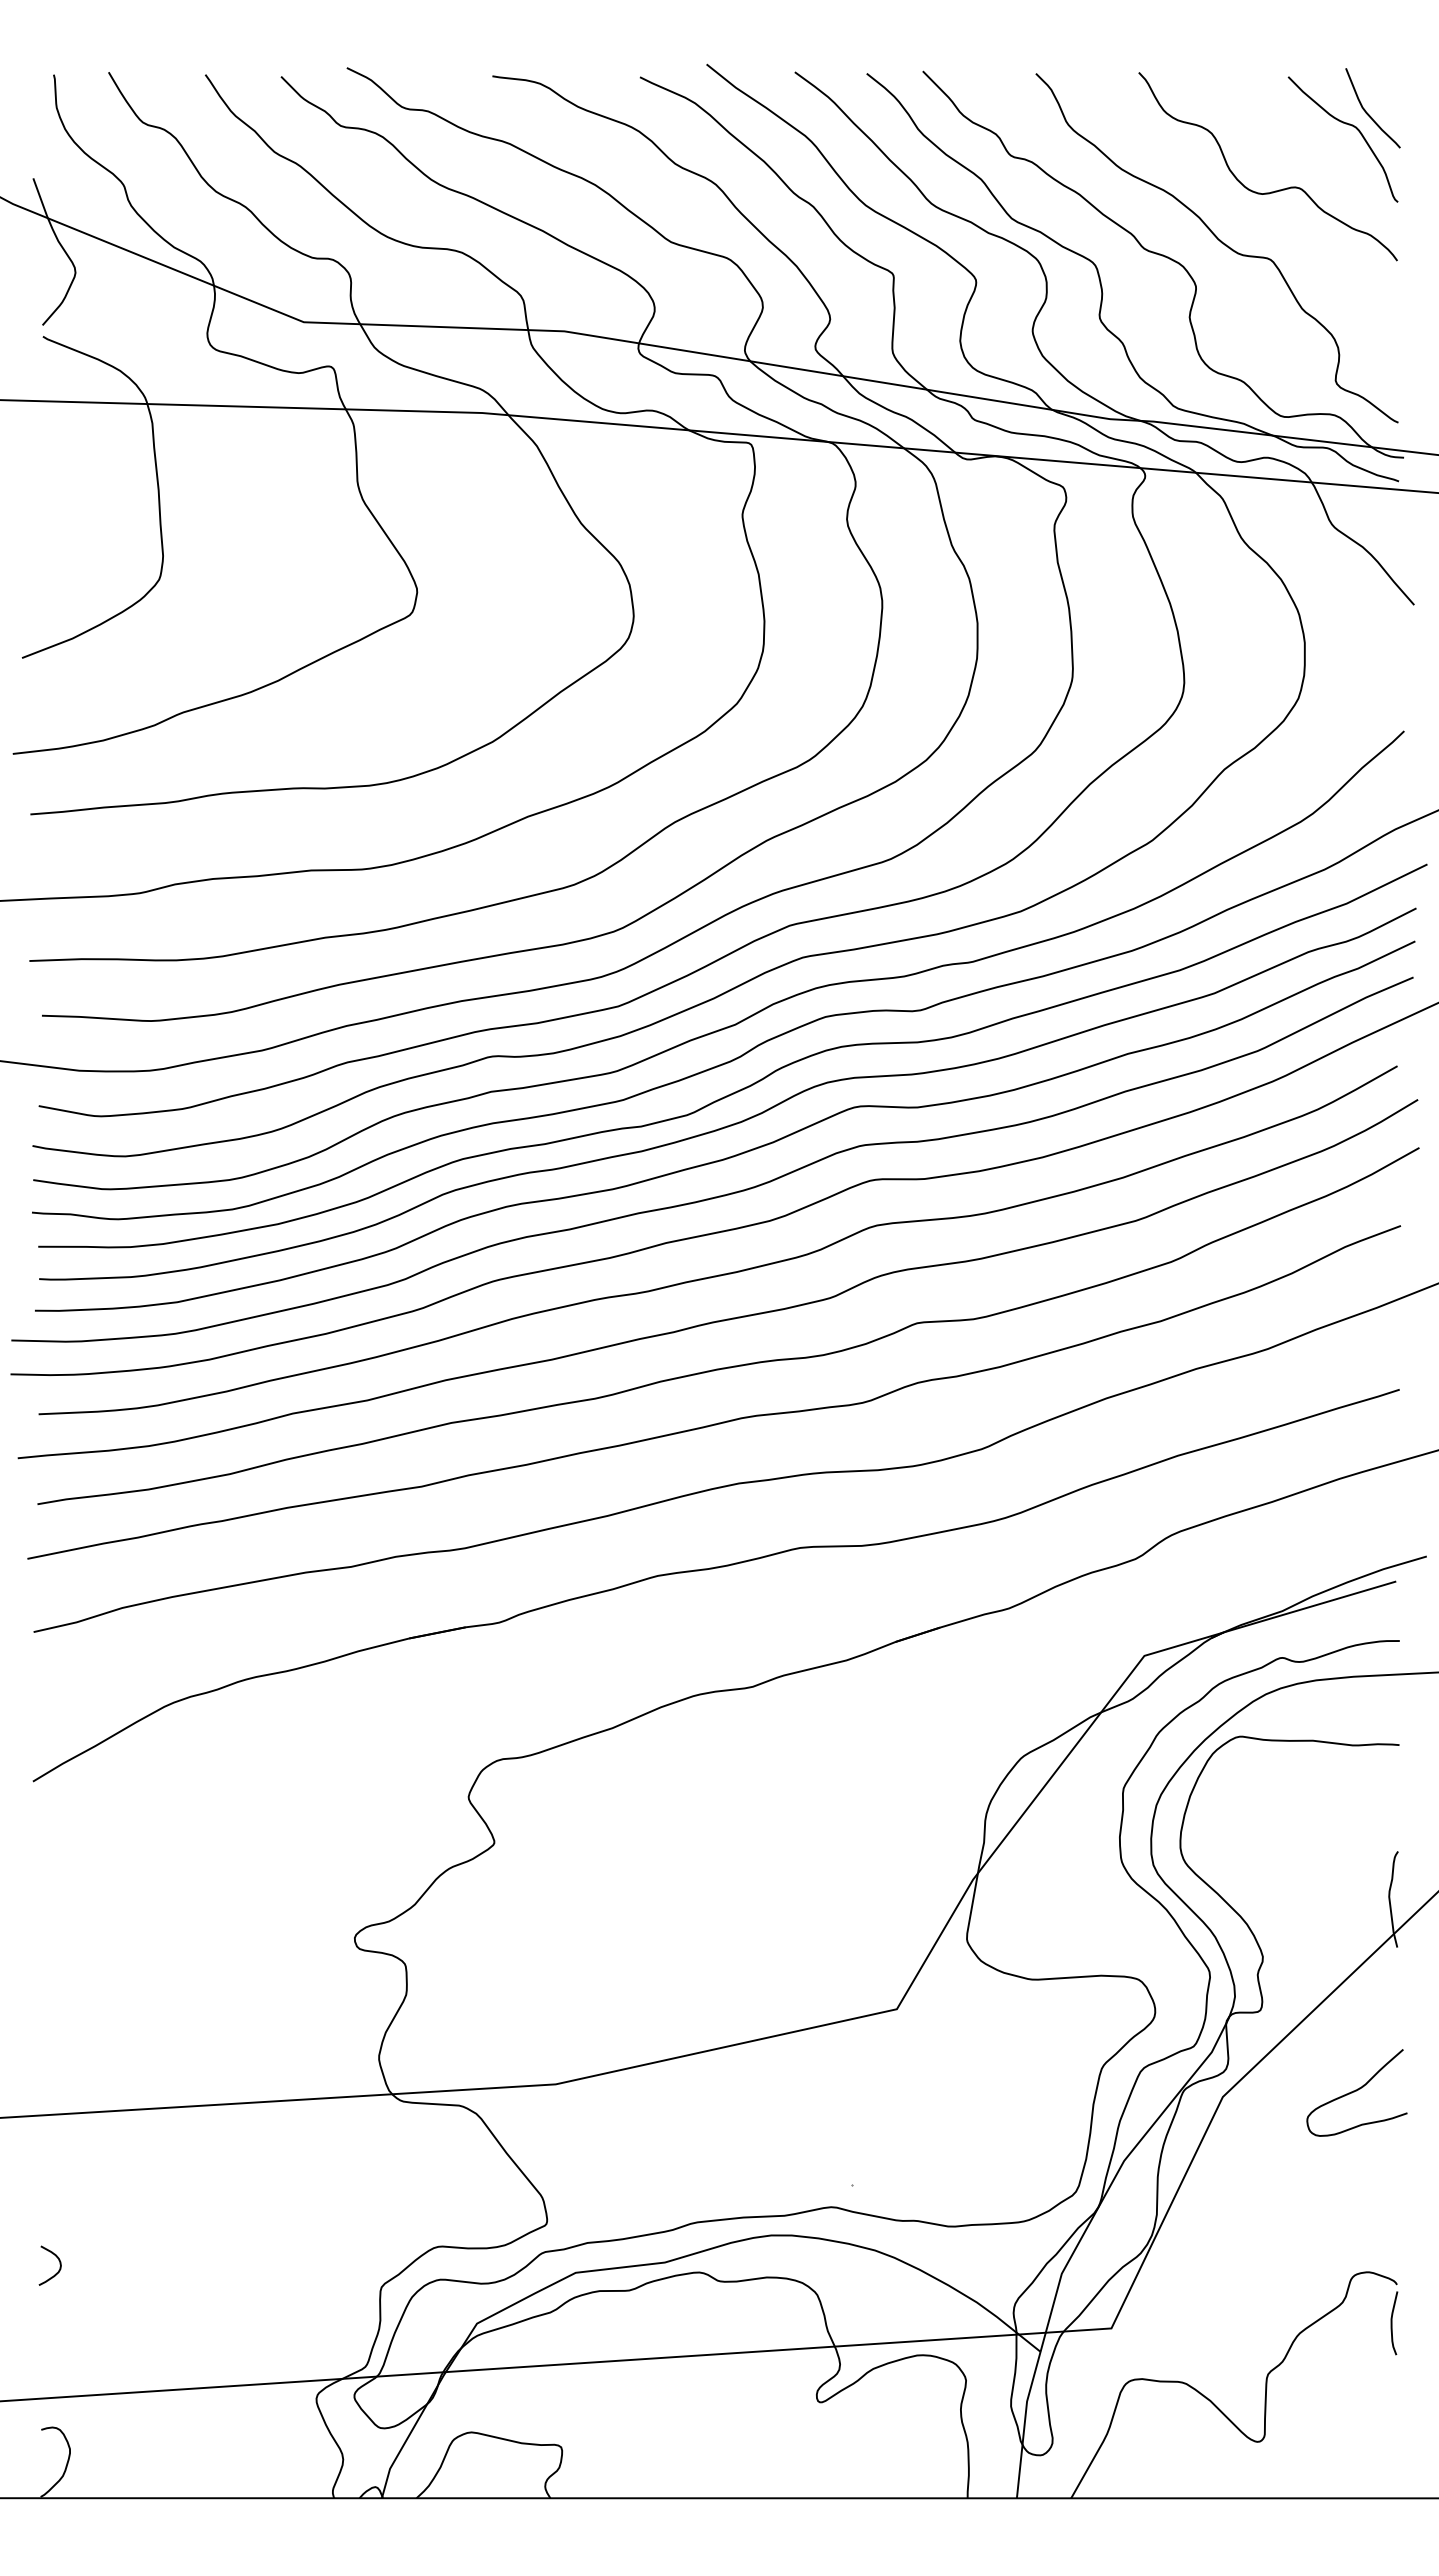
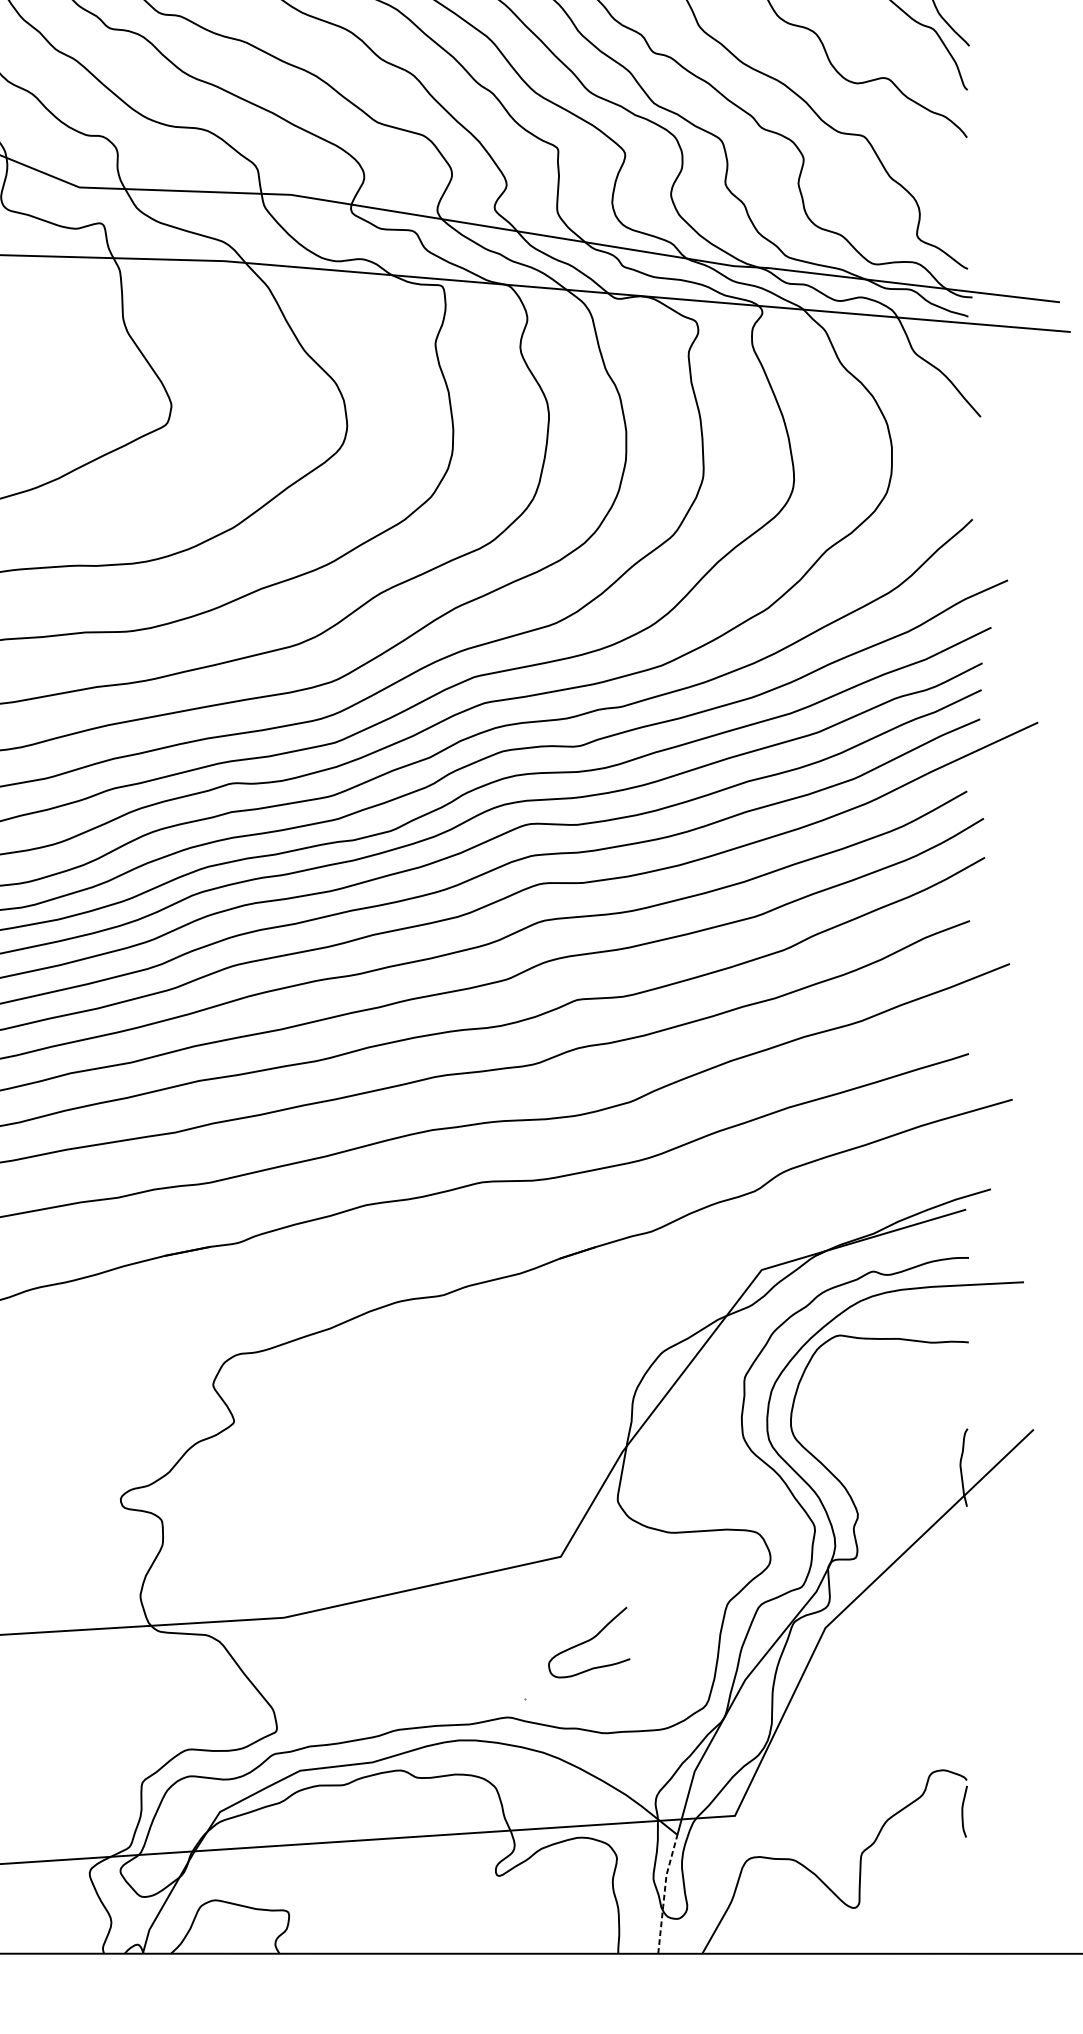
curve: (1356, 2091) -> (588, 1641), moved
line: (1024, 2423) -> (664, 1893), solid -> dashed

